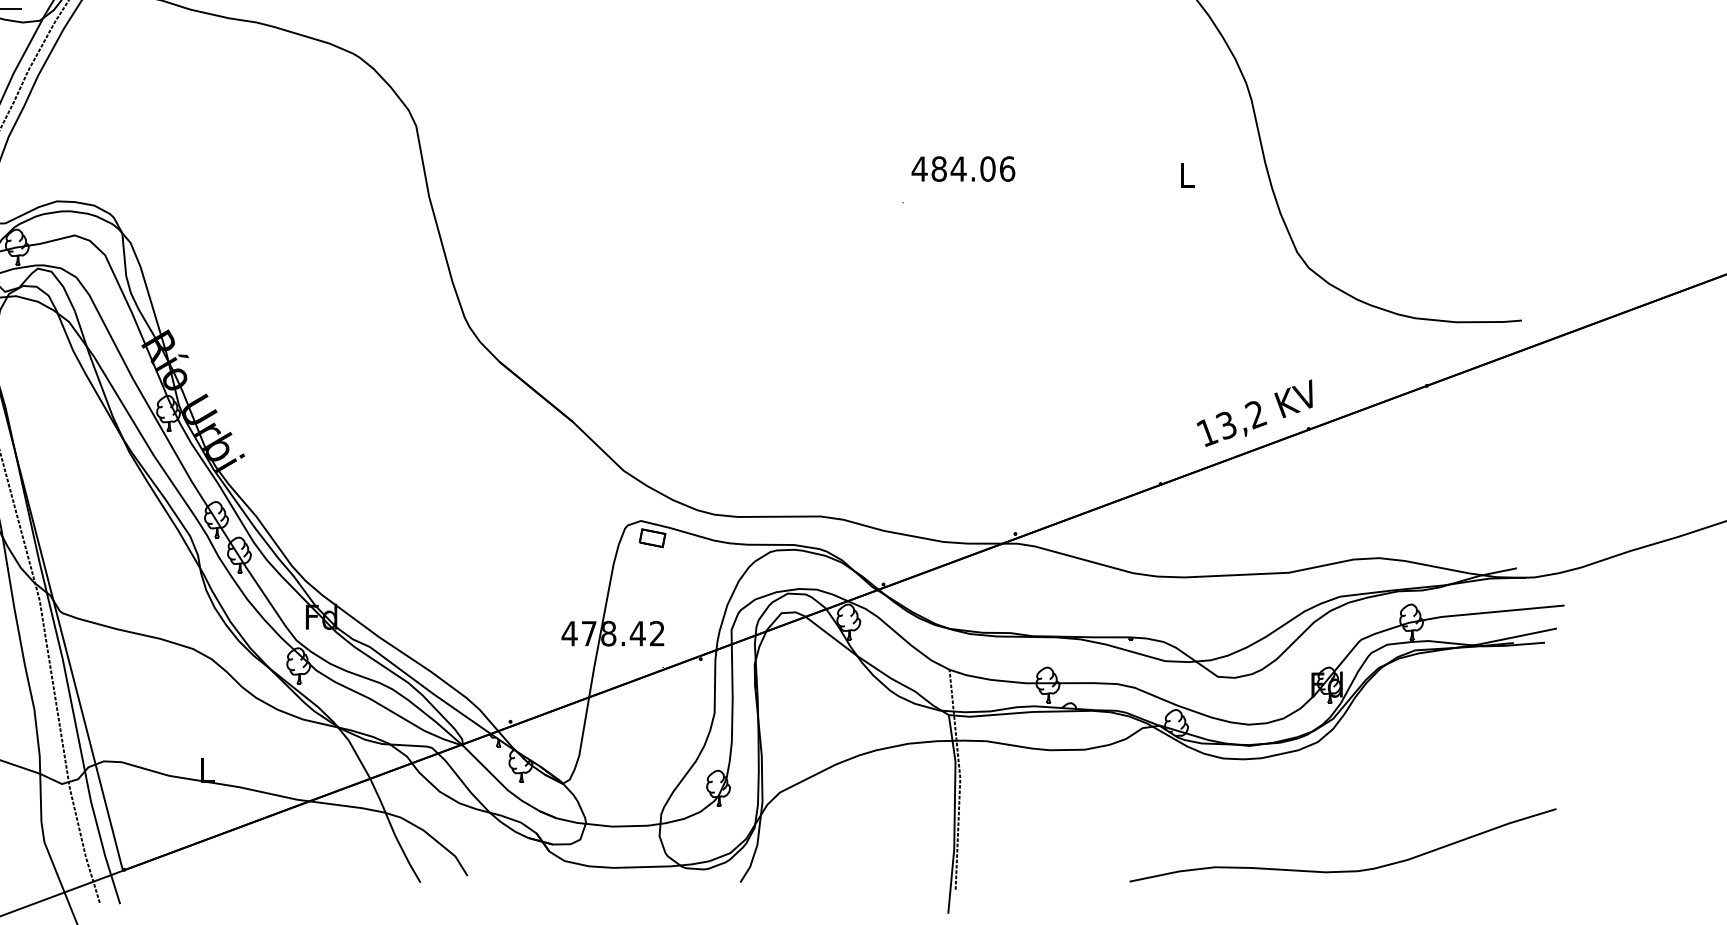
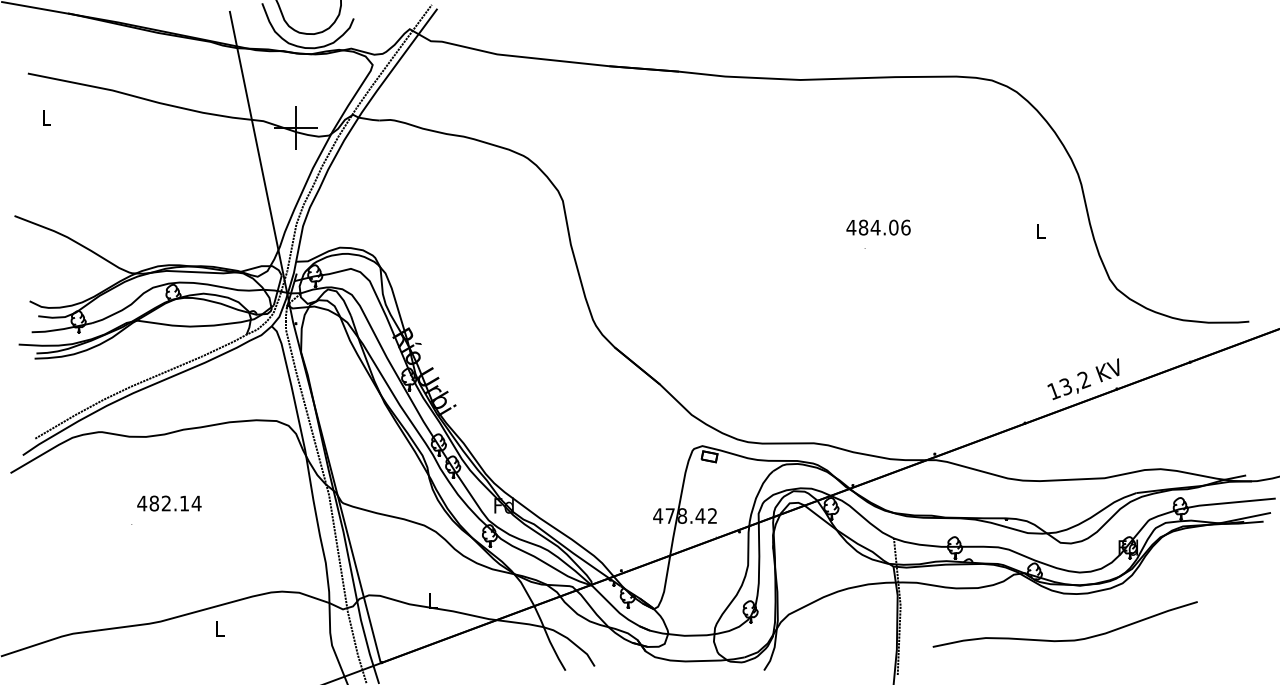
text: (963, 168) -> (878, 227), moved
curve: (1343, 869) -> (1065, 639), moved

